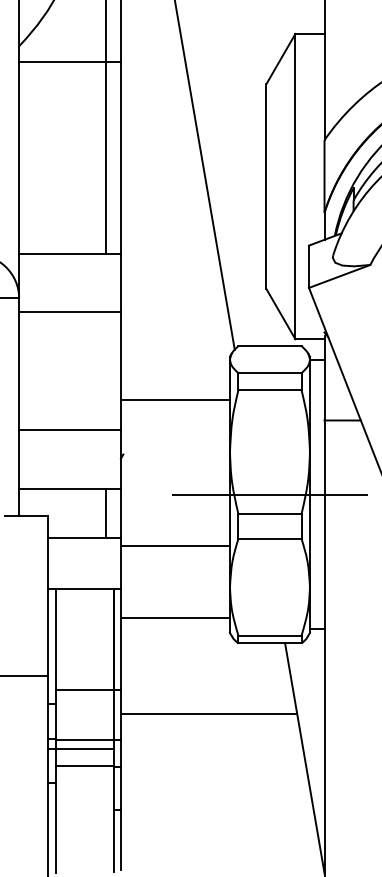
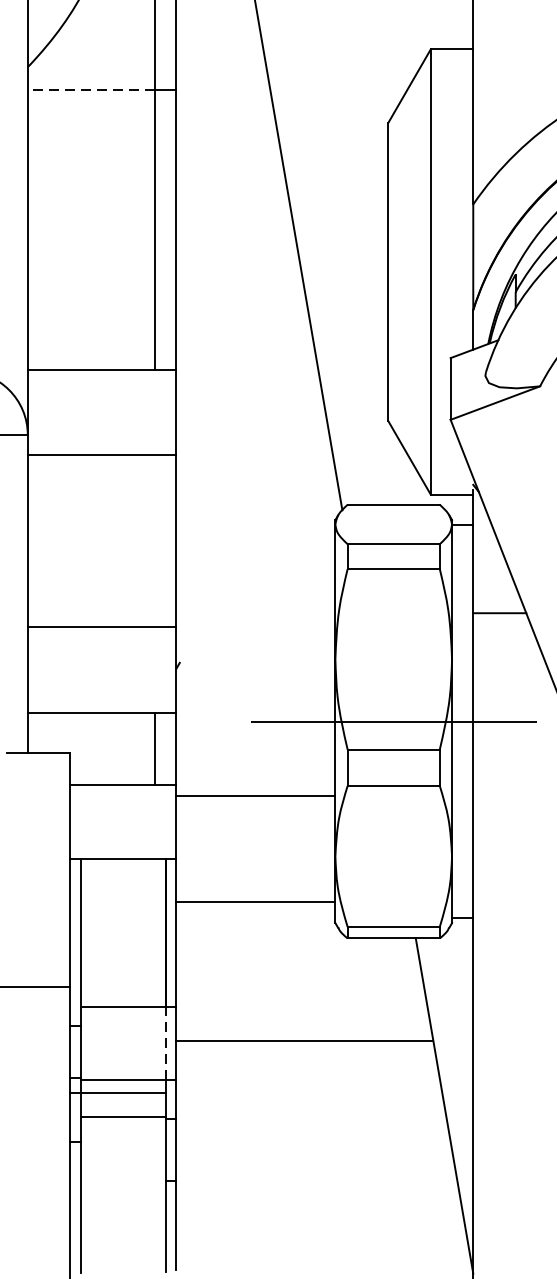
line: (62, 62) -> (91, 90), solid -> dashed
line: (175, 400) -> (255, 584), removed
line: (113, 715) -> (165, 1043), solid -> dashed

